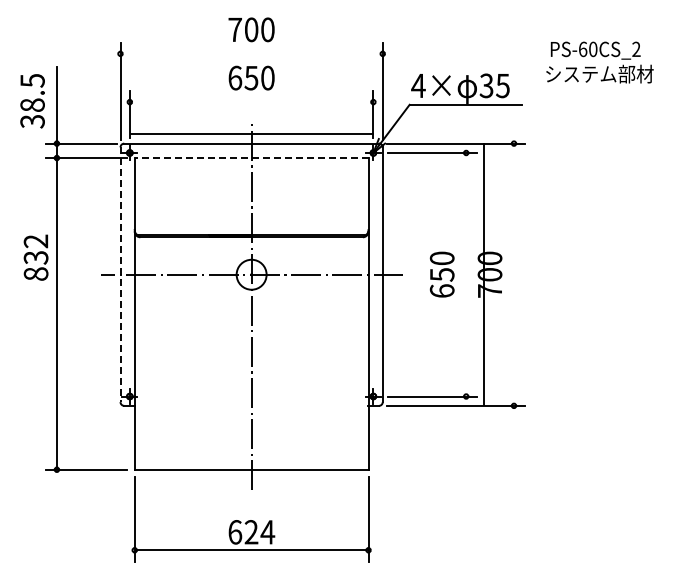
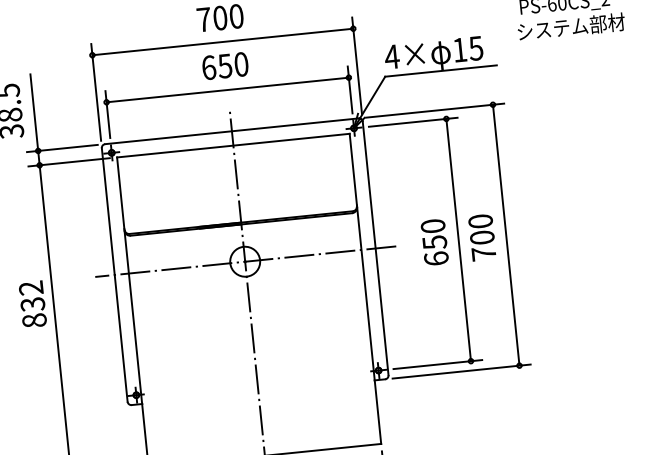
line: (251, 53) -> (222, 41), added
text: (486, 85) -> (459, 49), 35 -> 15
line: (251, 134) -> (227, 90), moved
line: (251, 158) -> (233, 146), dashed -> solid
text: (35, 257) -> (32, 304), moved
line: (466, 274) -> (458, 239), added
line: (484, 274) -> (506, 234), moved
line: (120, 275) -> (114, 275), dashed -> solid

